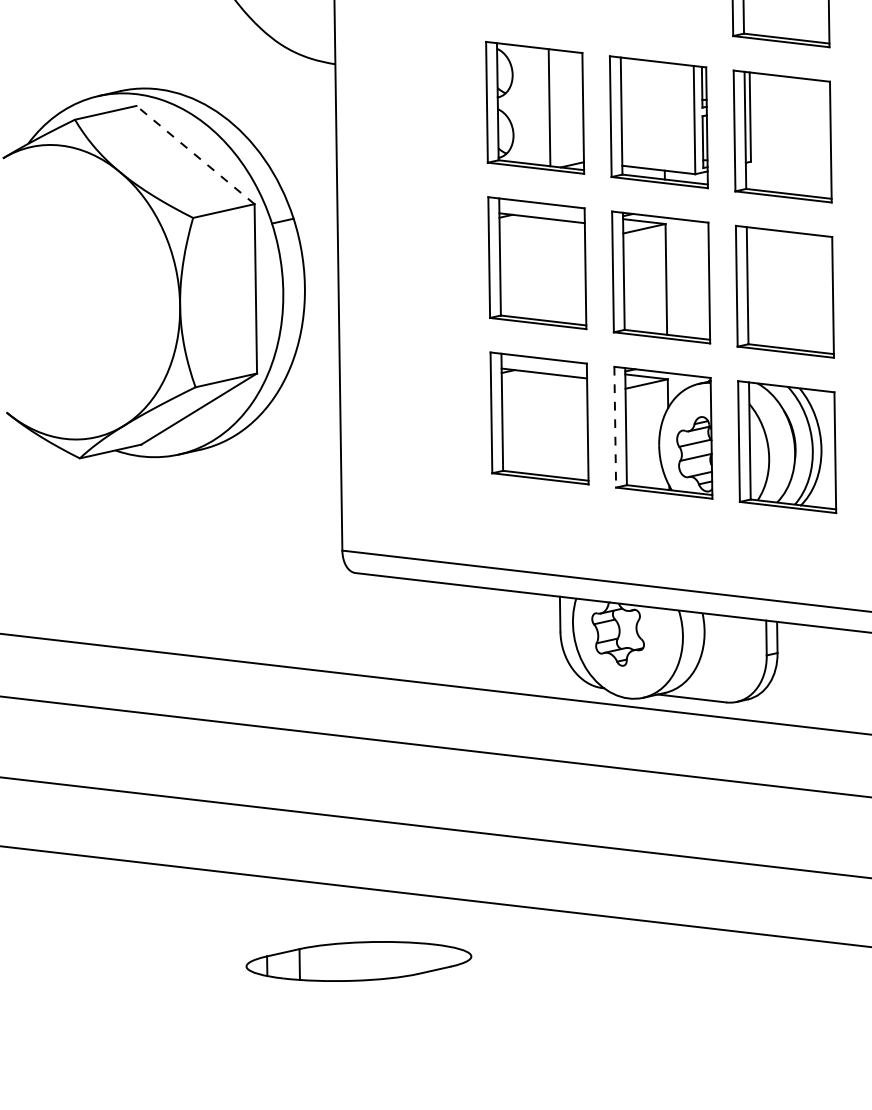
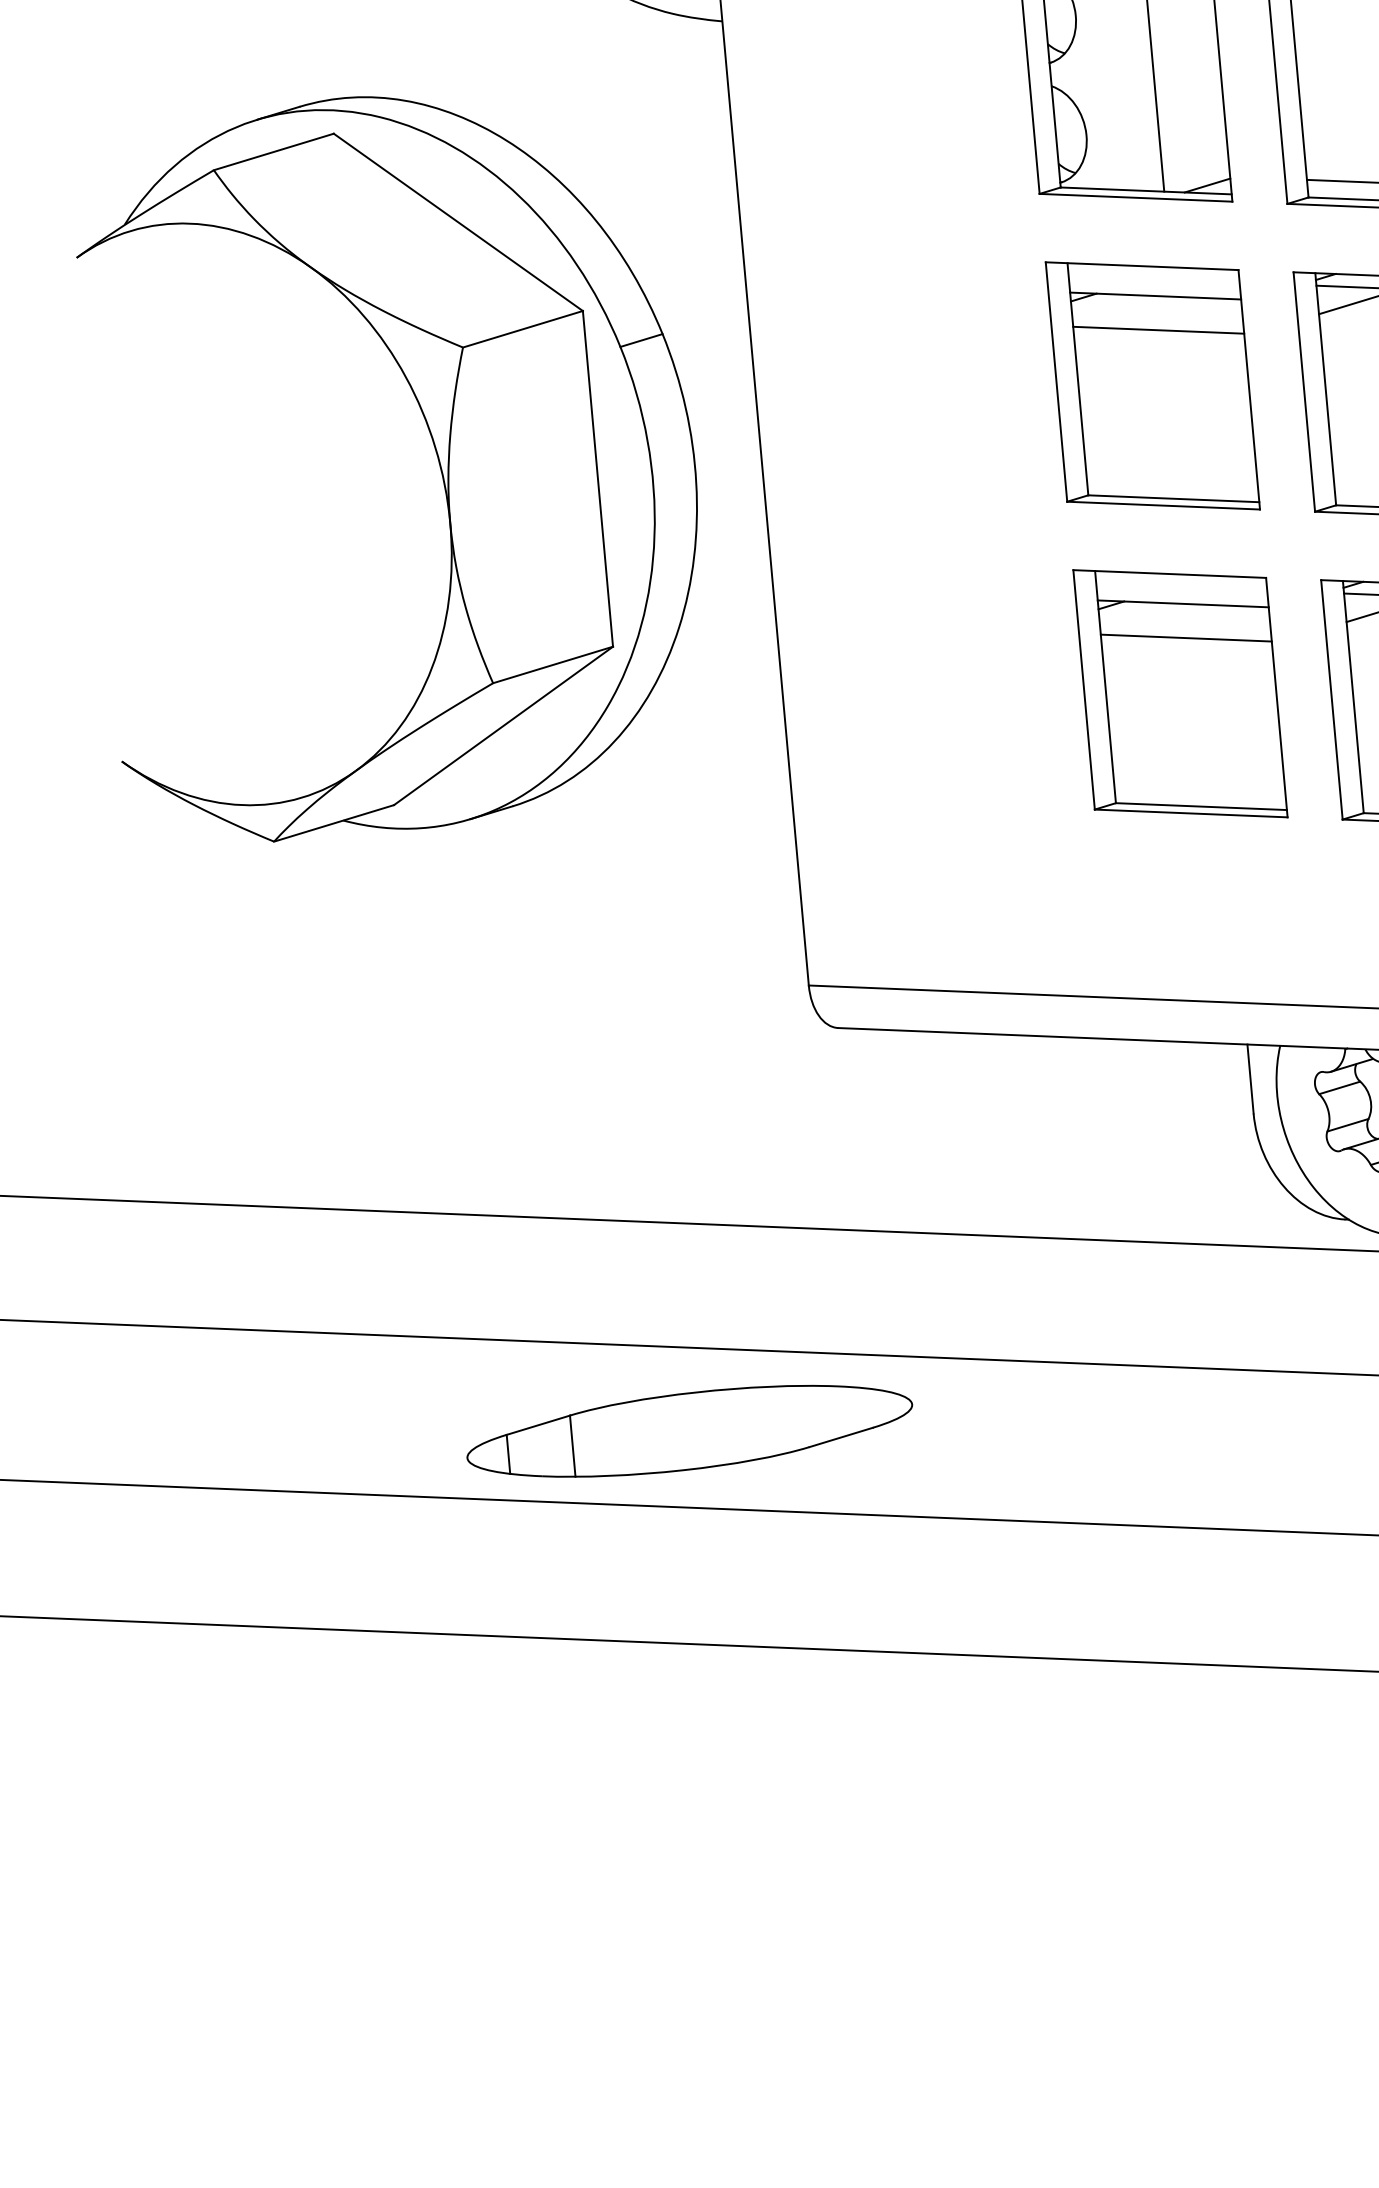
line: (195, 155) -> (458, 223), dashed -> solid
line: (542, 235) -> (1158, 330), added
line: (544, 390) -> (1186, 637), added
line: (615, 427) -> (1332, 700), dashed -> solid
part: (358, 961) -> (688, 1431), moved

